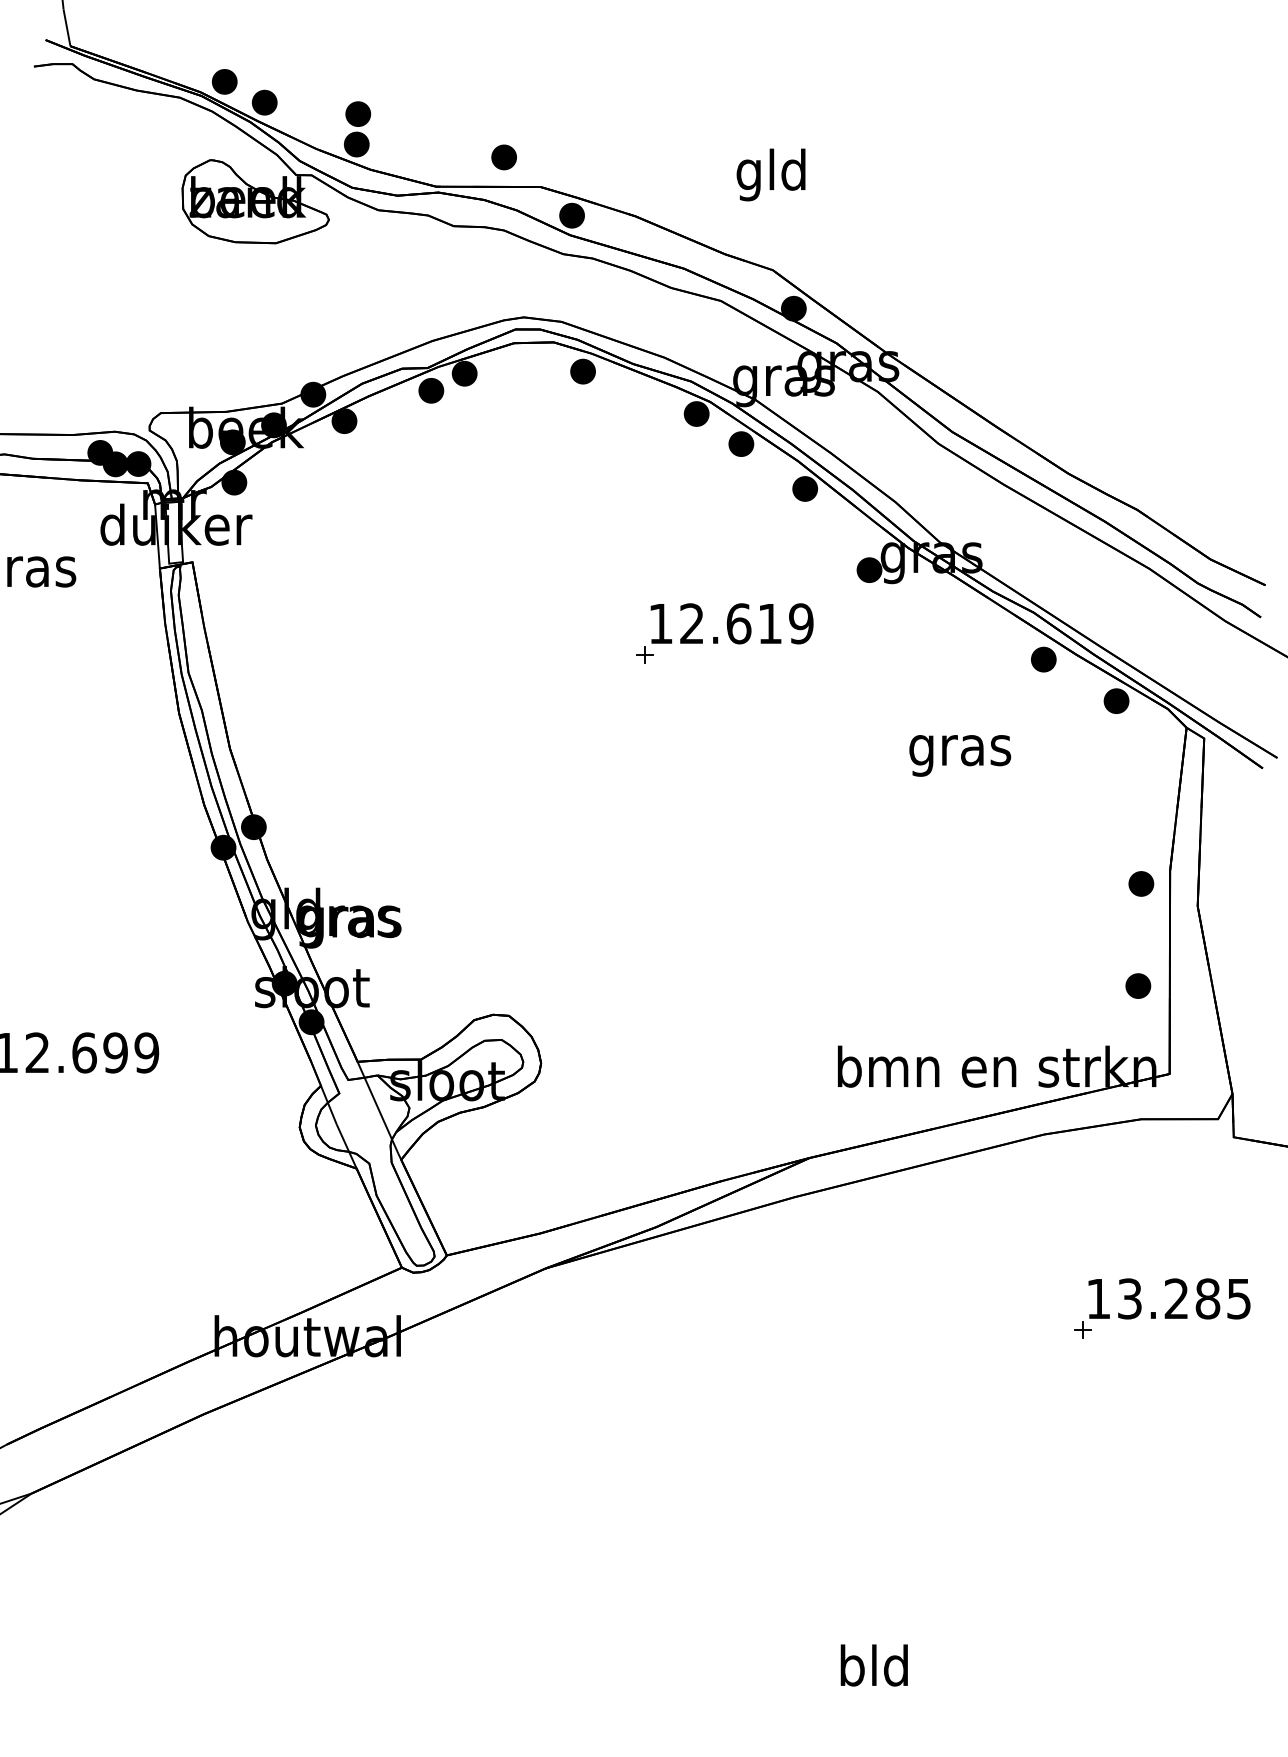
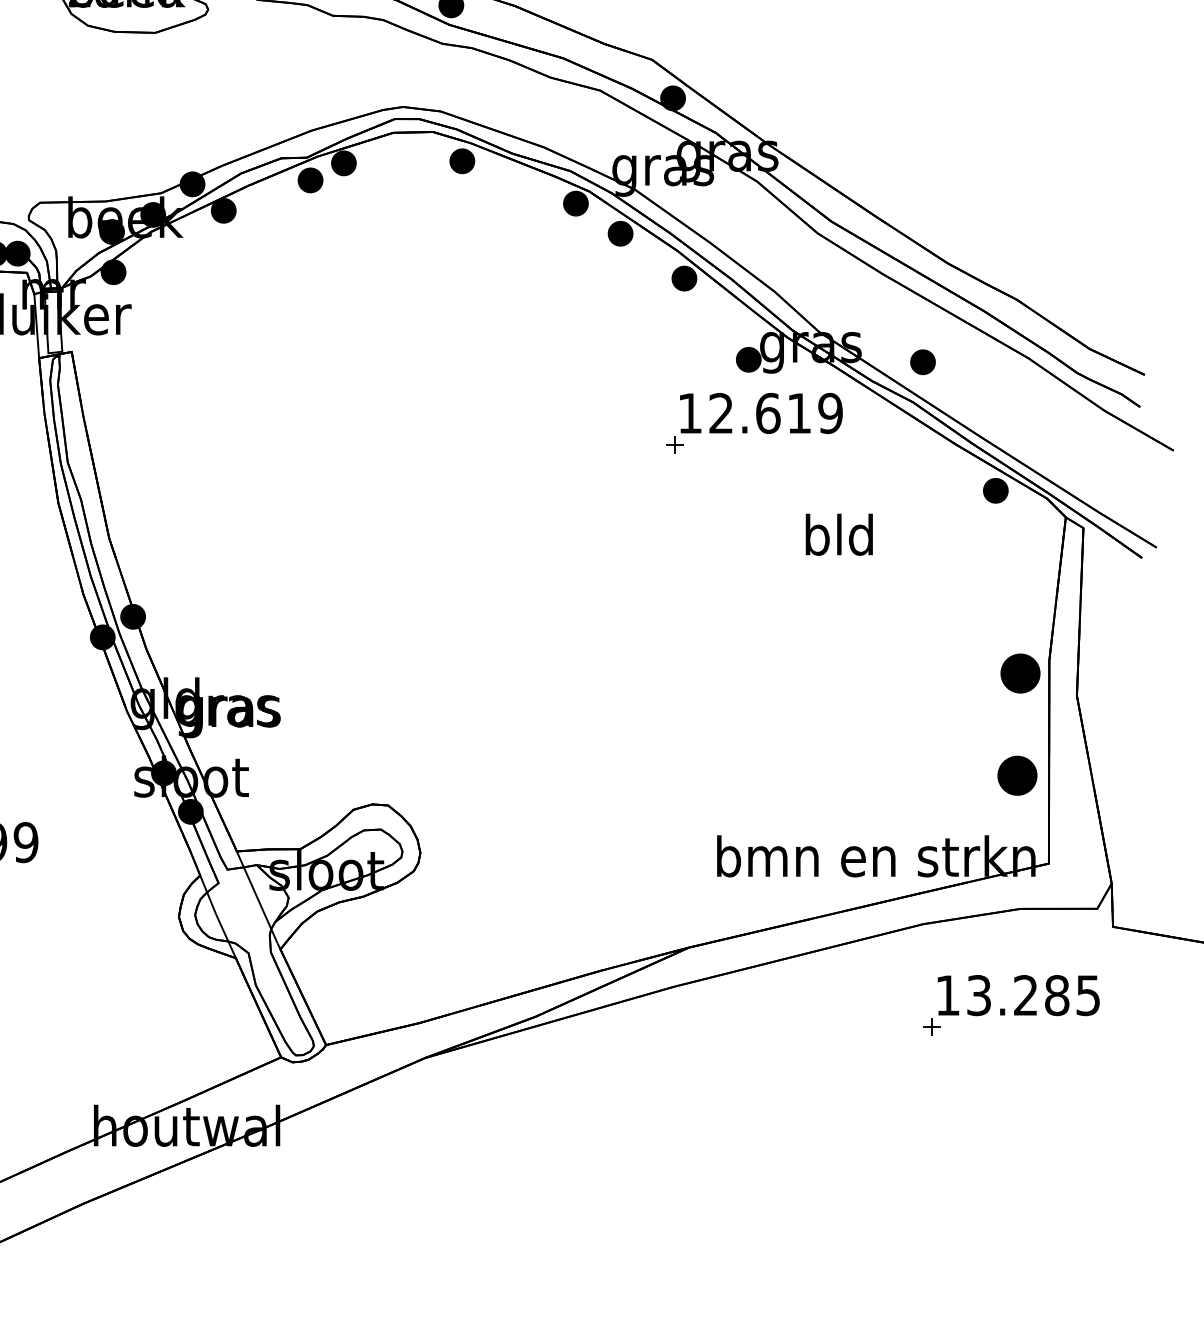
part: (724, 633) -> (753, 423), moved
part: (1043, 659) -> (922, 362), moved
text: (960, 750) -> (839, 540), gras -> bld
part: (1141, 883) -> (1020, 673), size x1.6
part: (1138, 985) -> (1017, 775), size x1.6
part: (1162, 1308) -> (1011, 1005), moved

